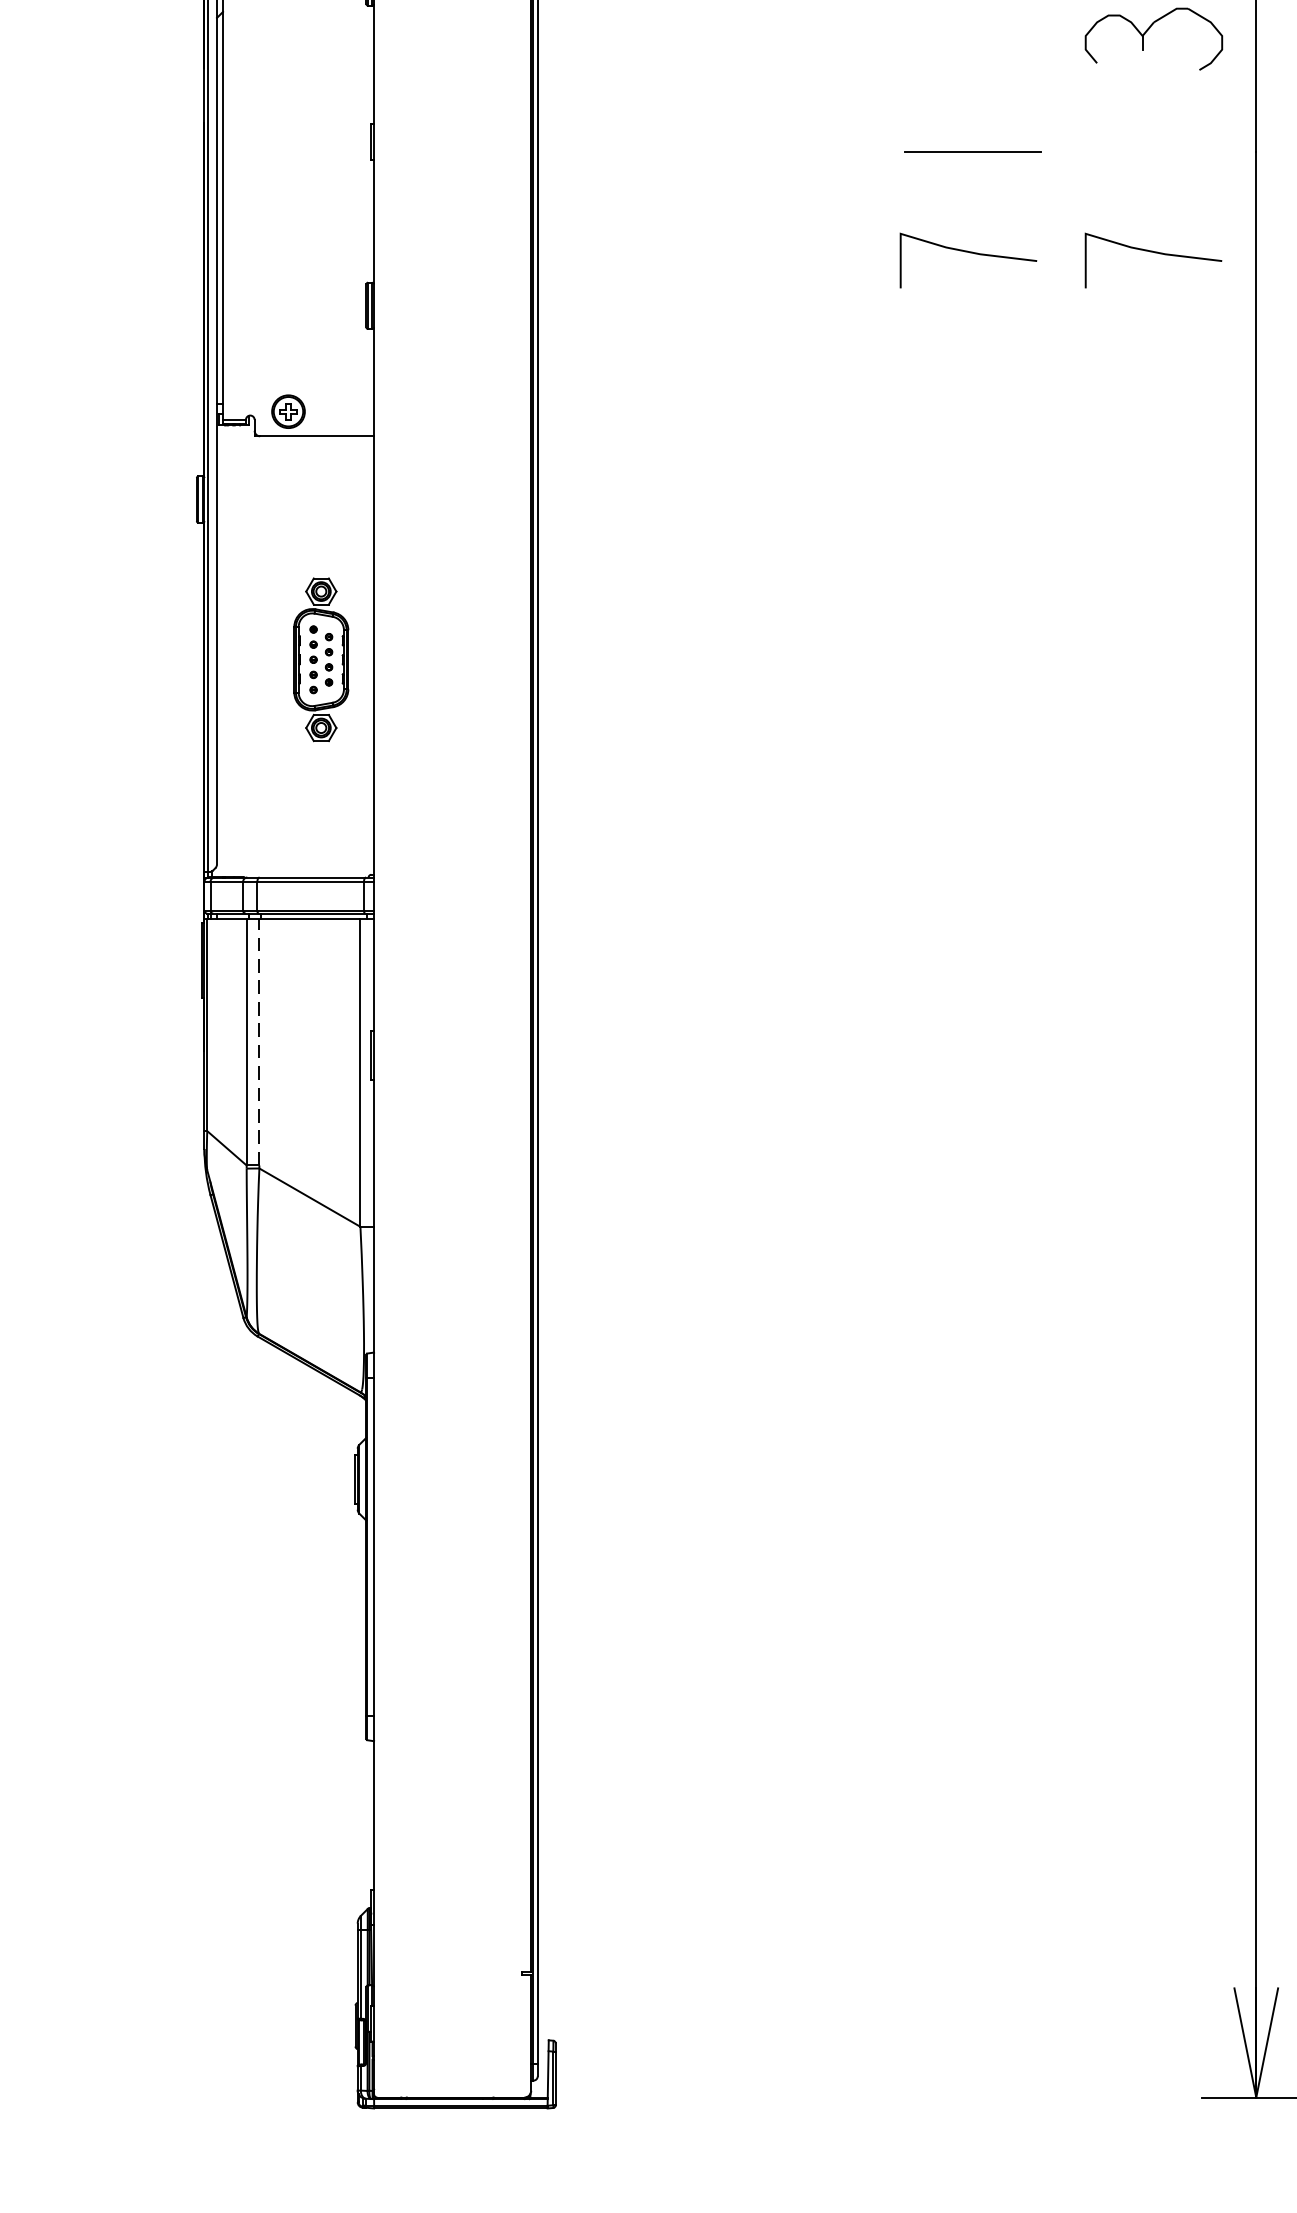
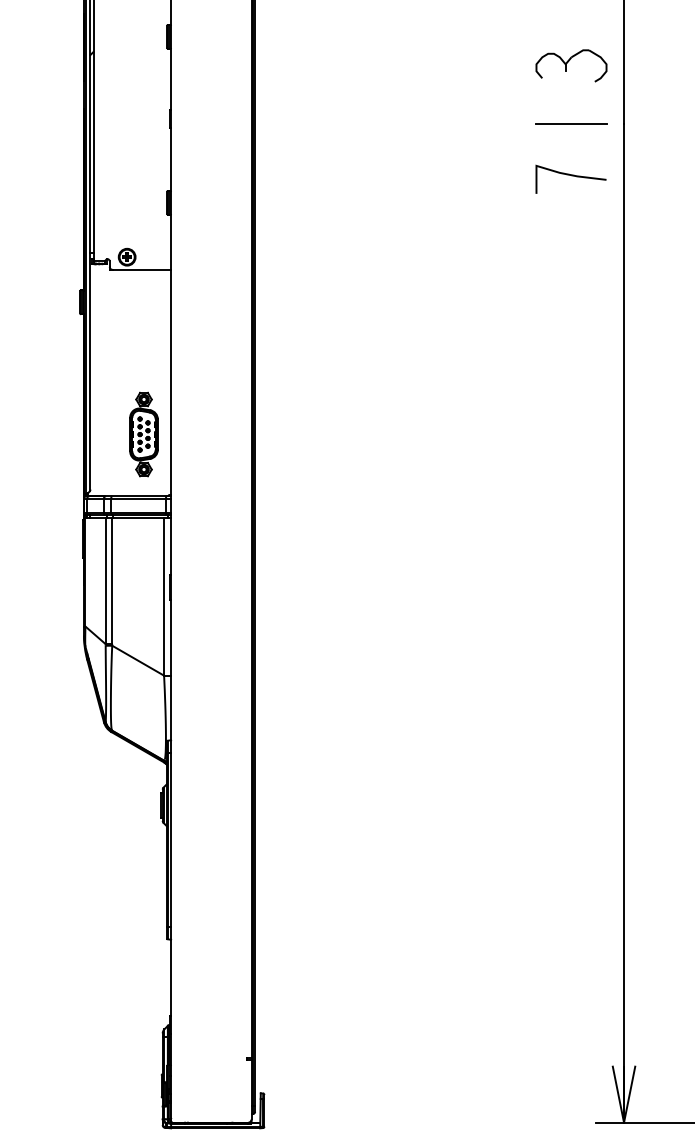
line: (972, 151) -> (571, 123), moved
curve: (968, 254) -> (476, 176), removed
part: (320, 659) -> (143, 434), moved
line: (259, 1041) -> (112, 580), dashed -> solid

